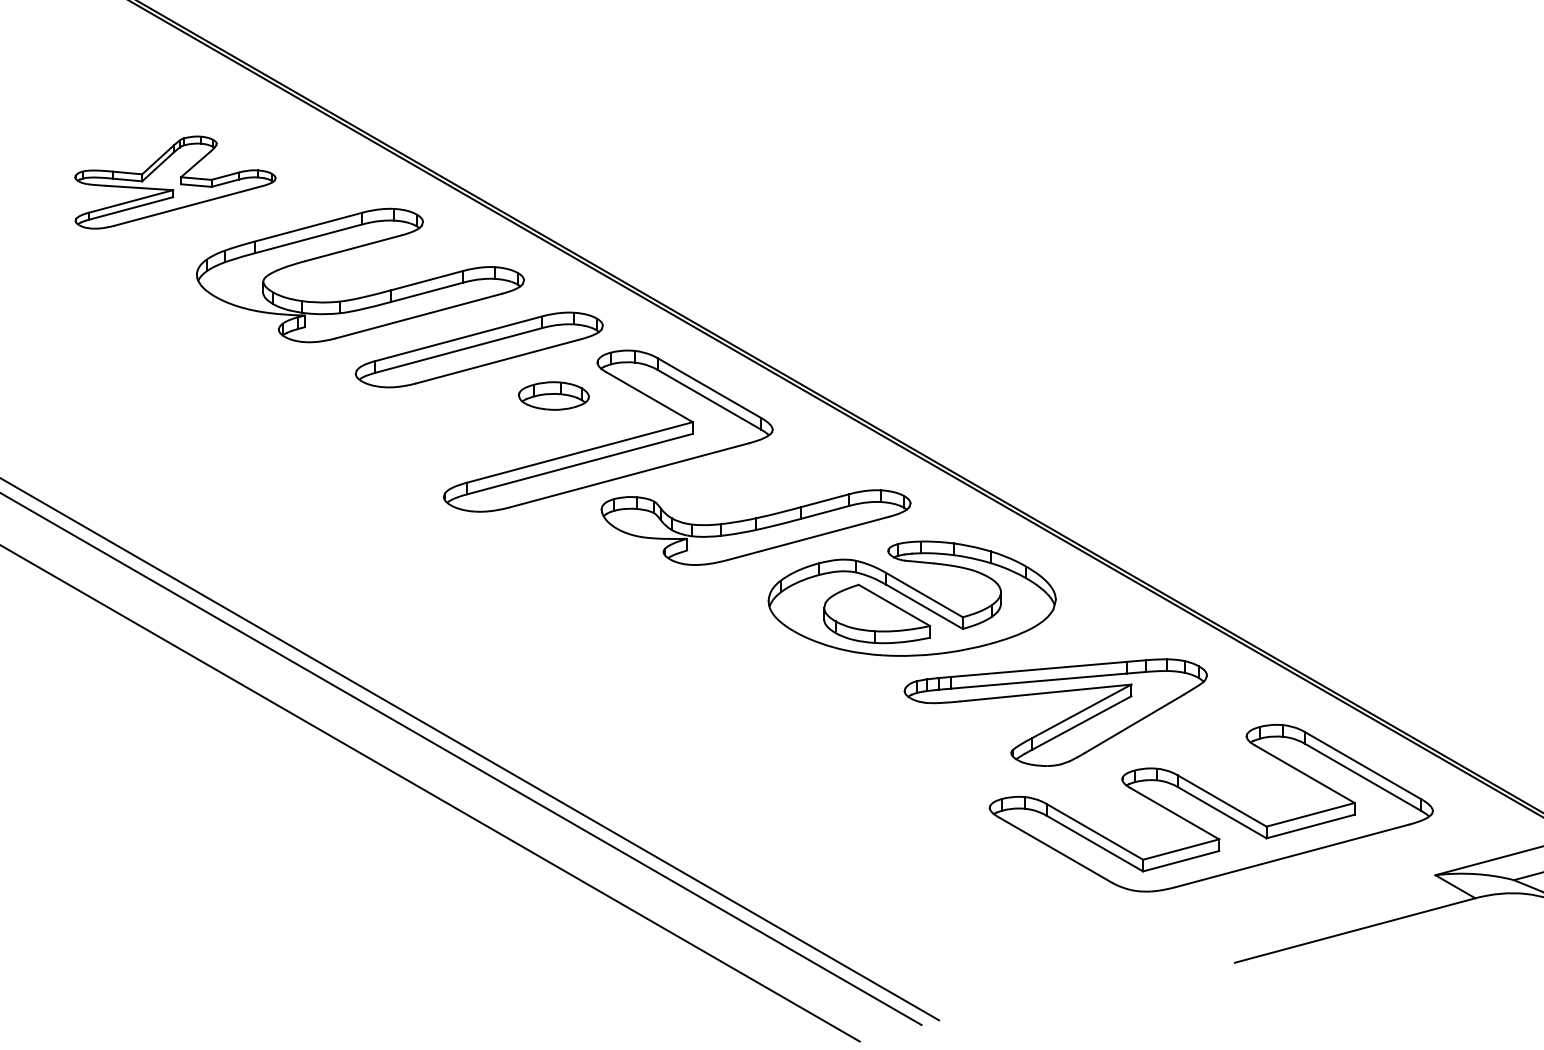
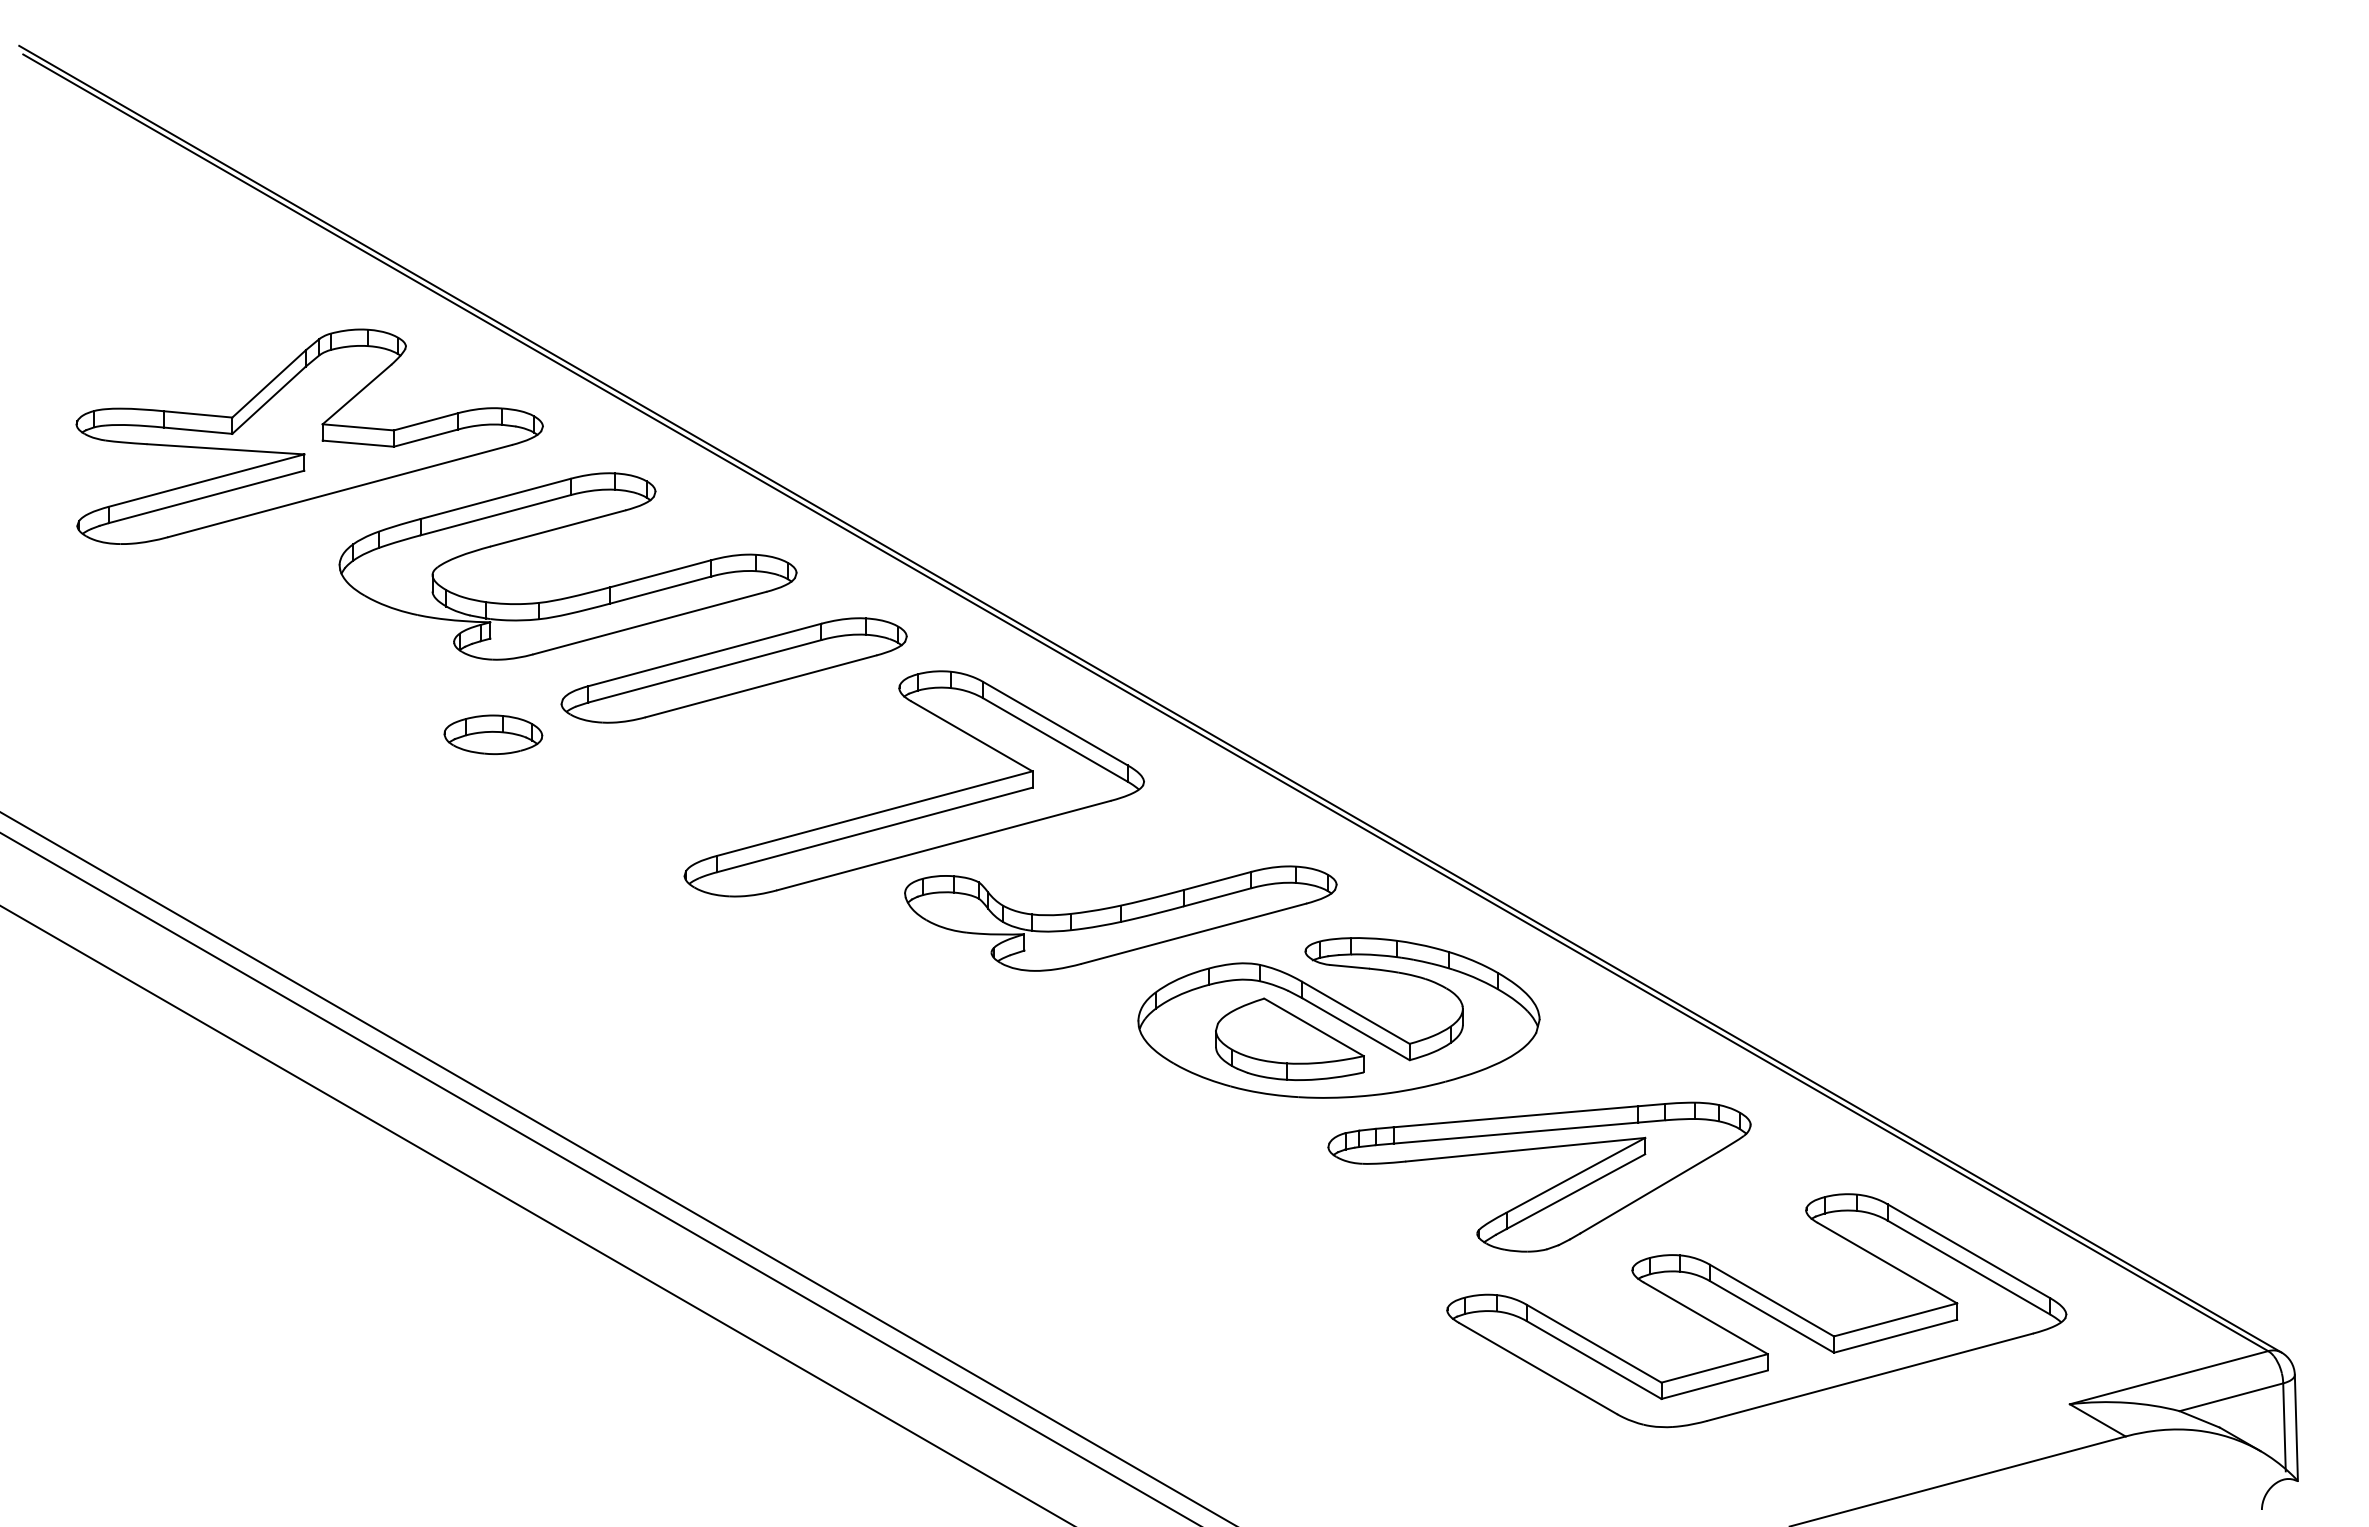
part: (175, 182) -> (309, 436), size x1.67
part: (554, 395) -> (493, 734), moved

